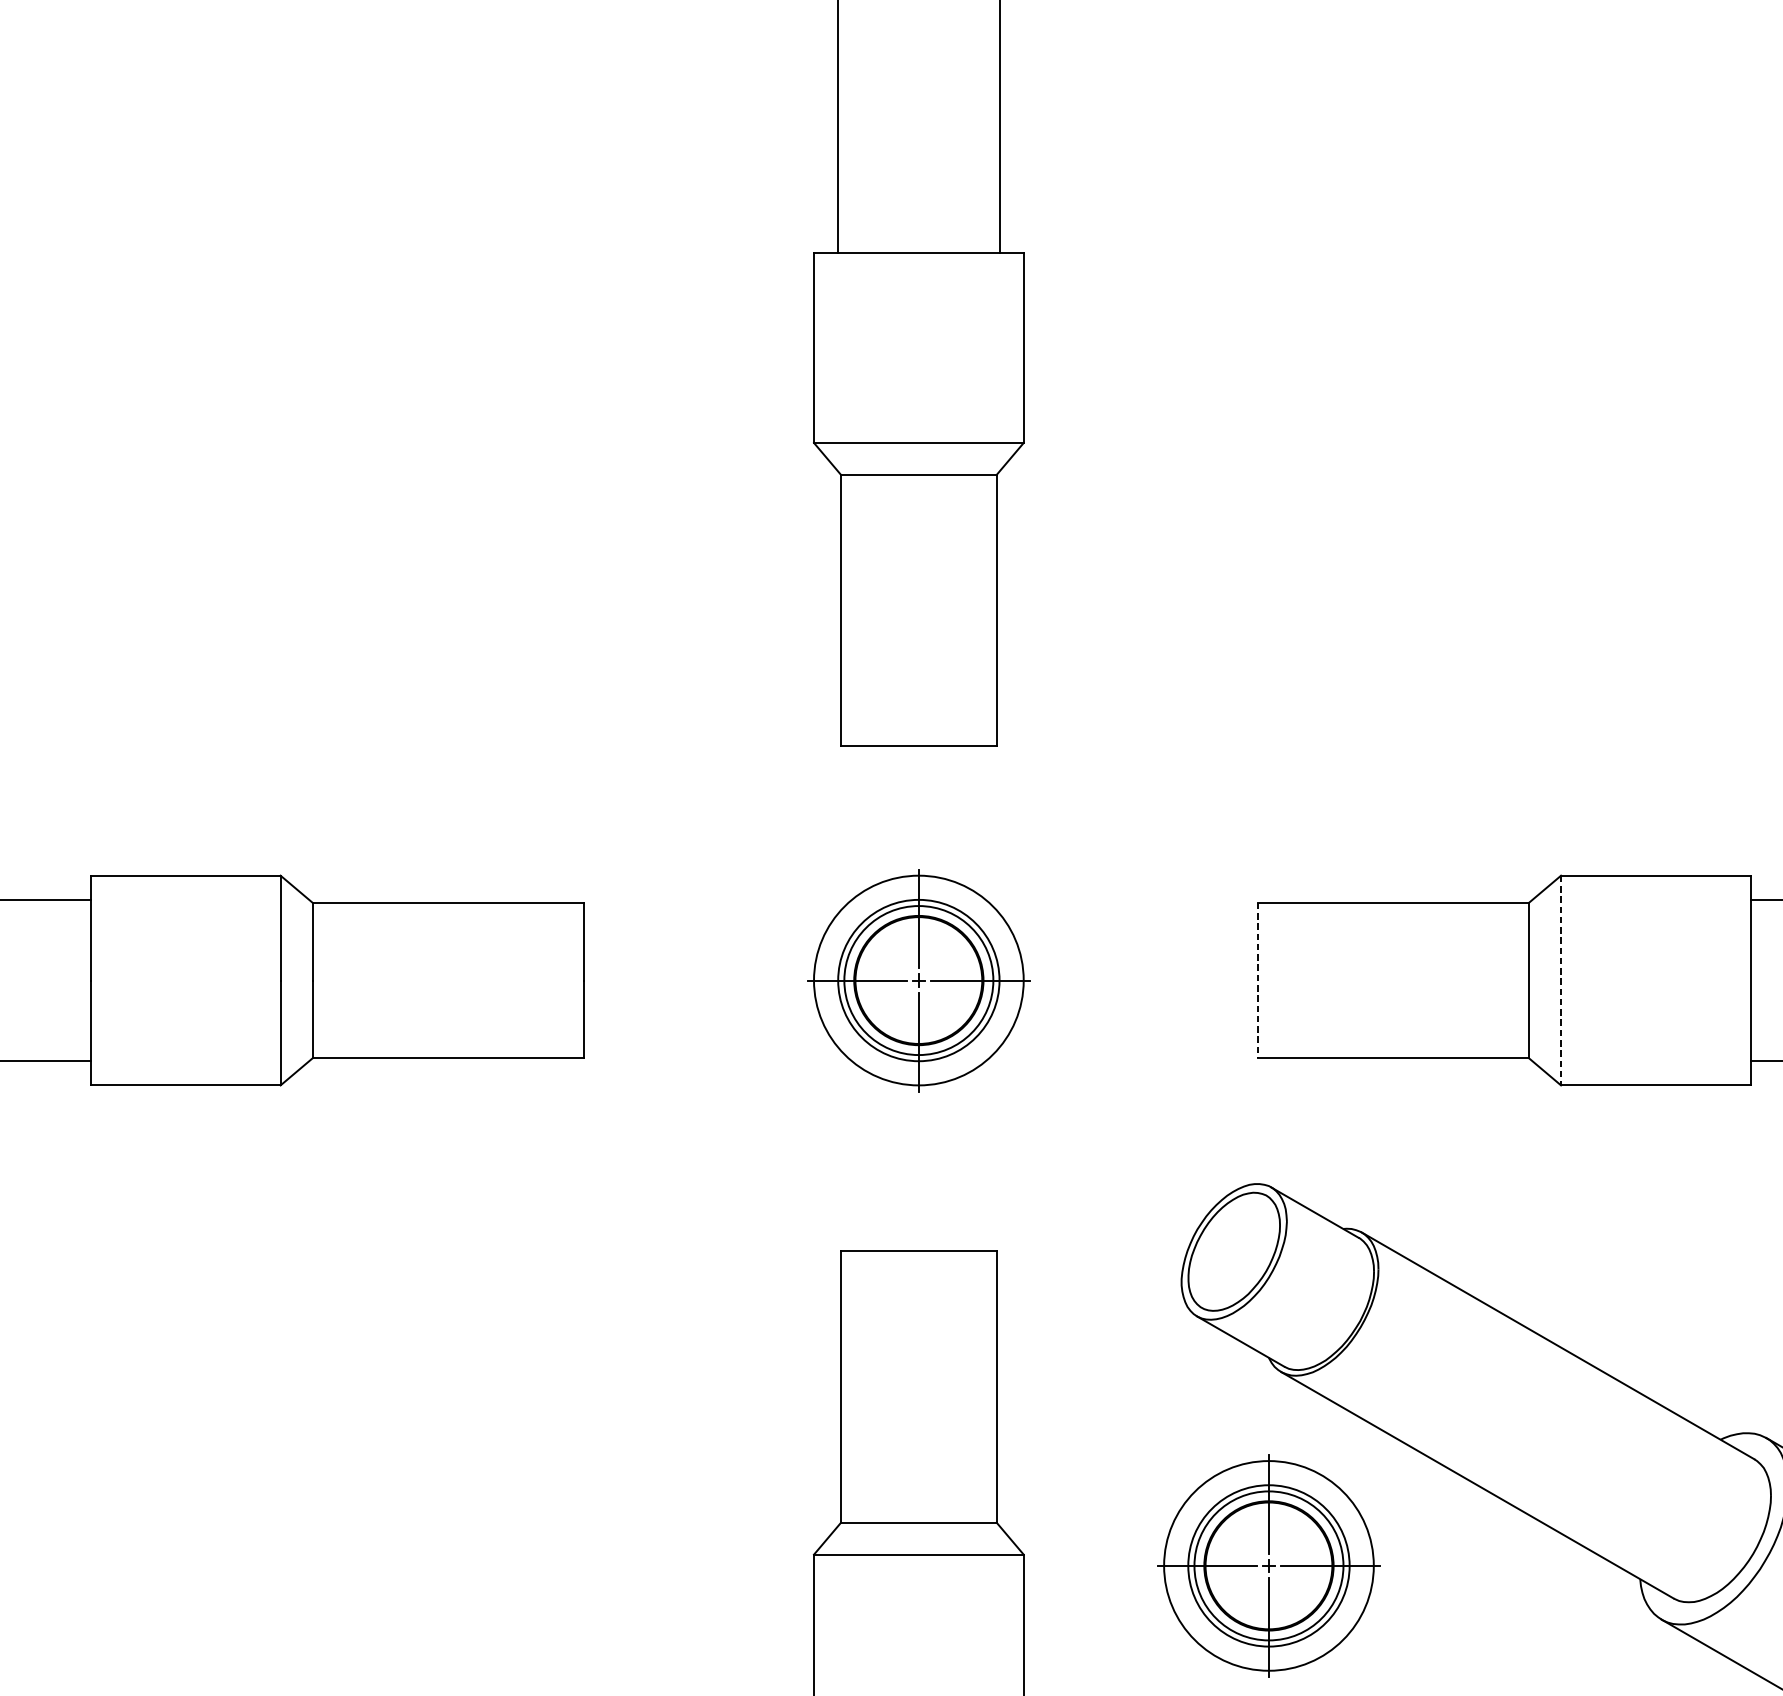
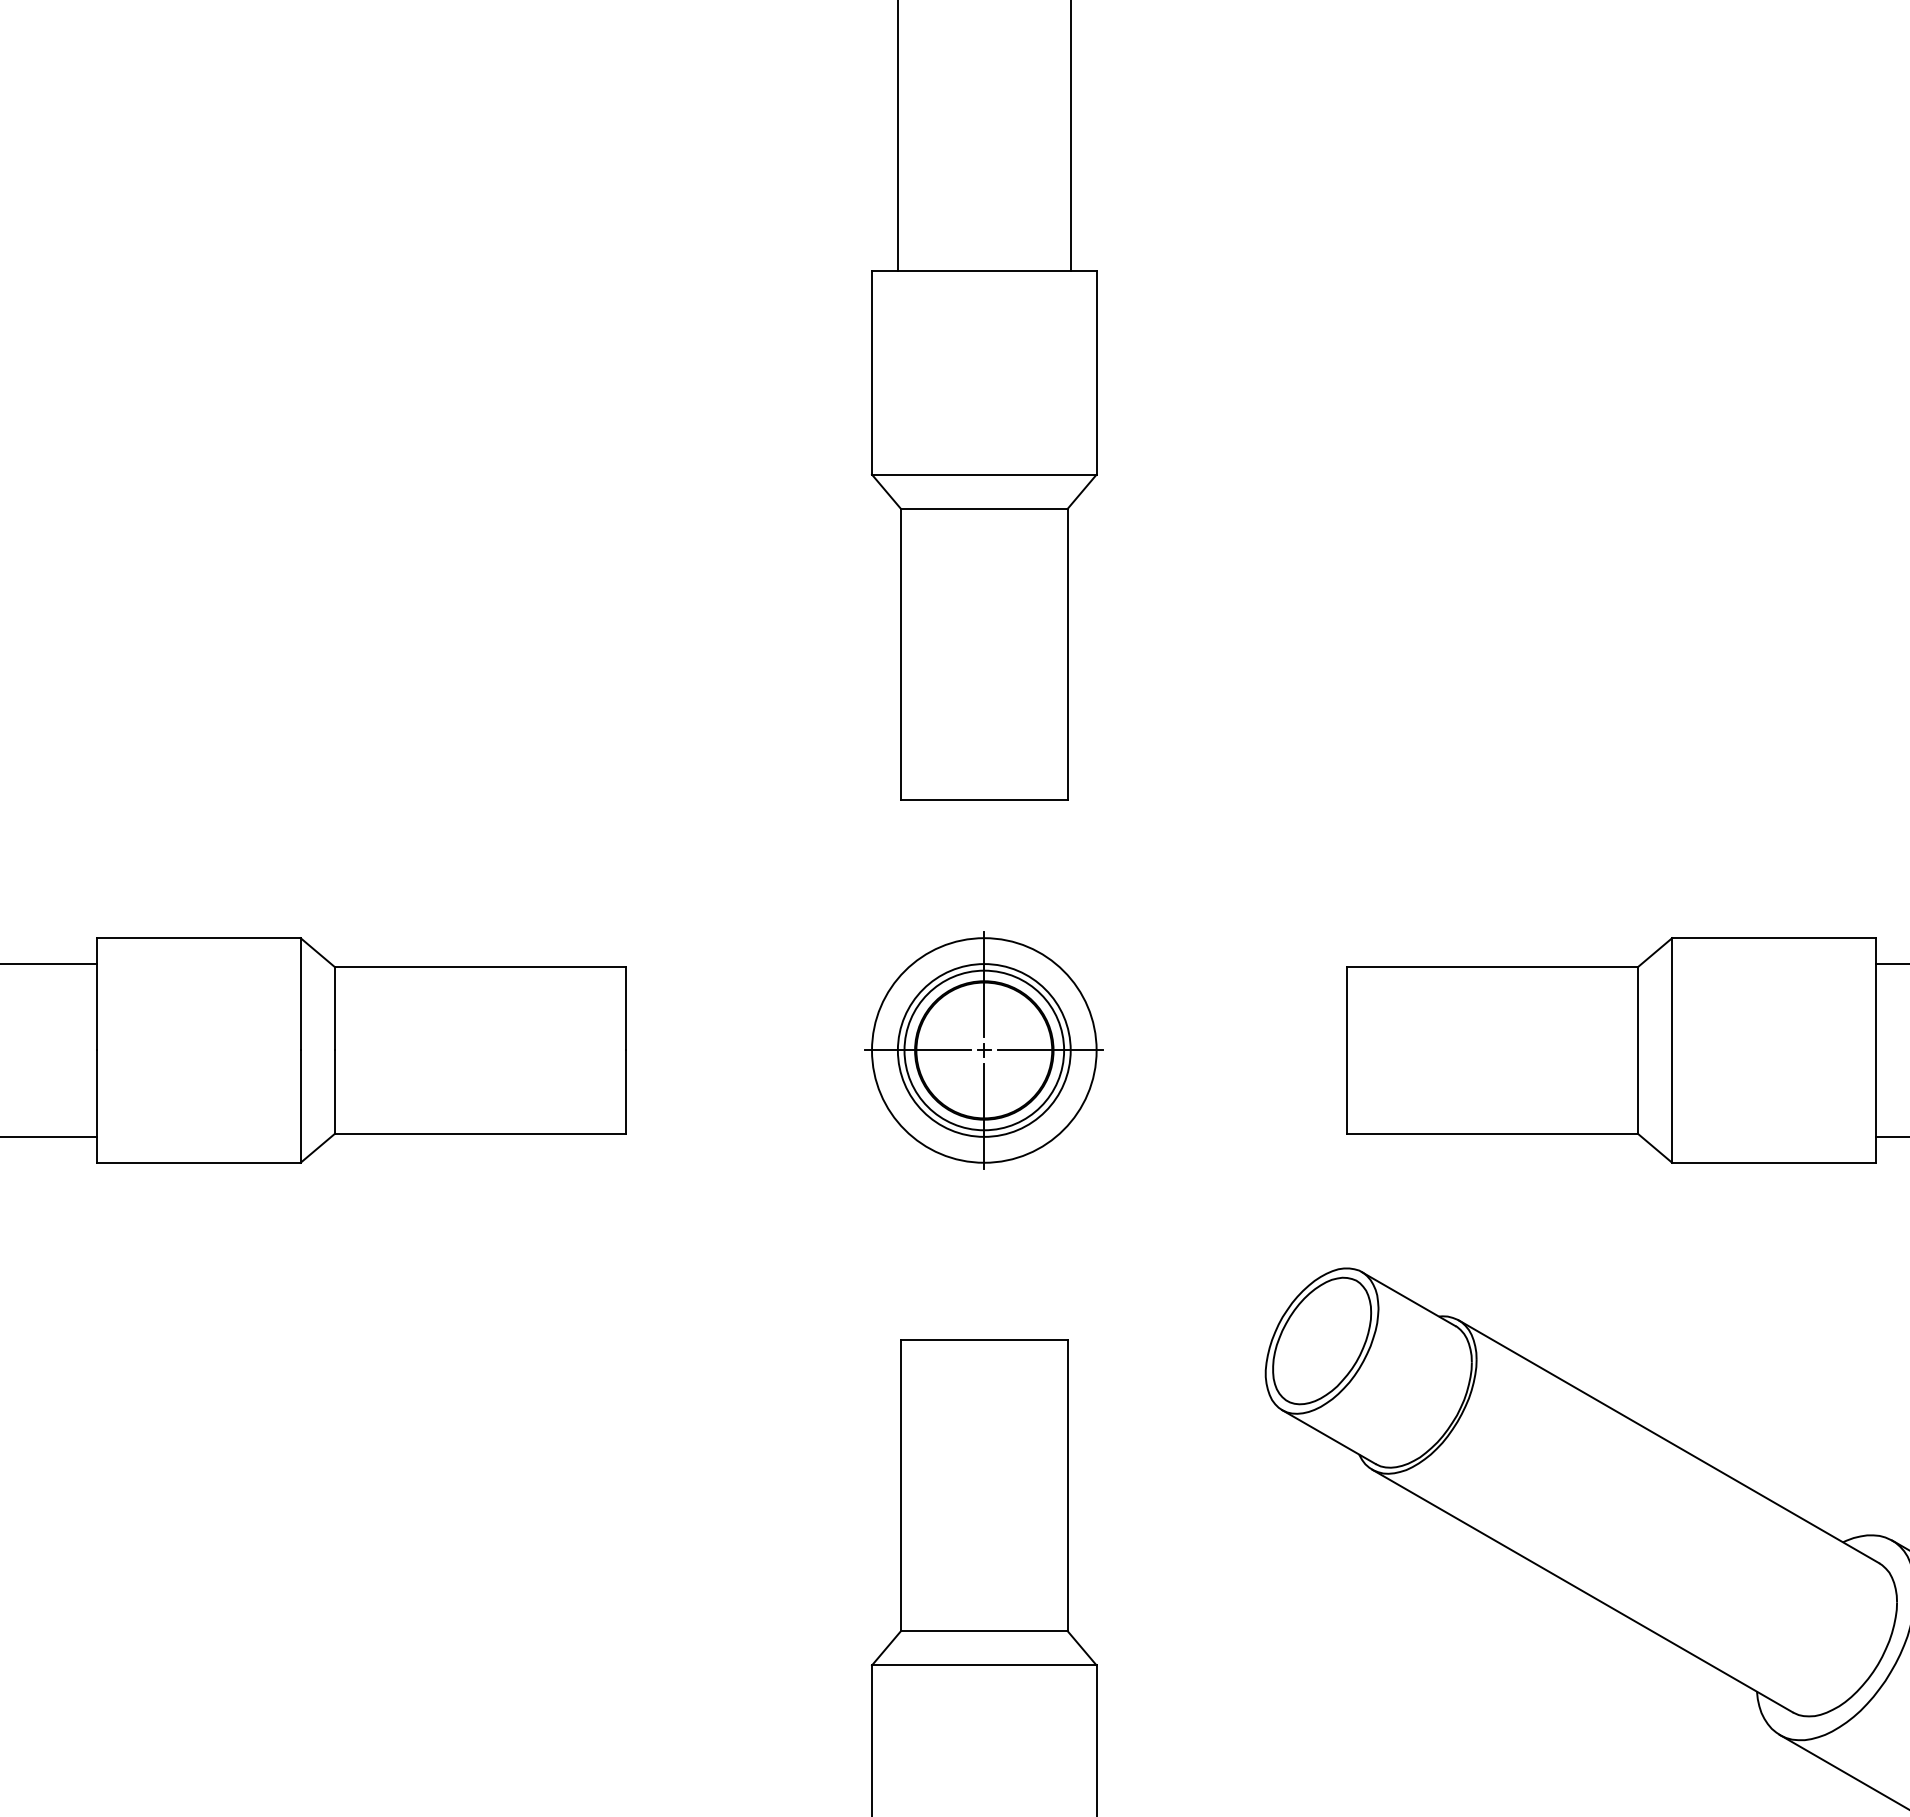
line: (1257, 980) -> (1347, 1050), dashed -> solid
line: (1561, 980) -> (1672, 1050), dashed -> solid
part: (1268, 1565) -> (1358, 1677), removed

